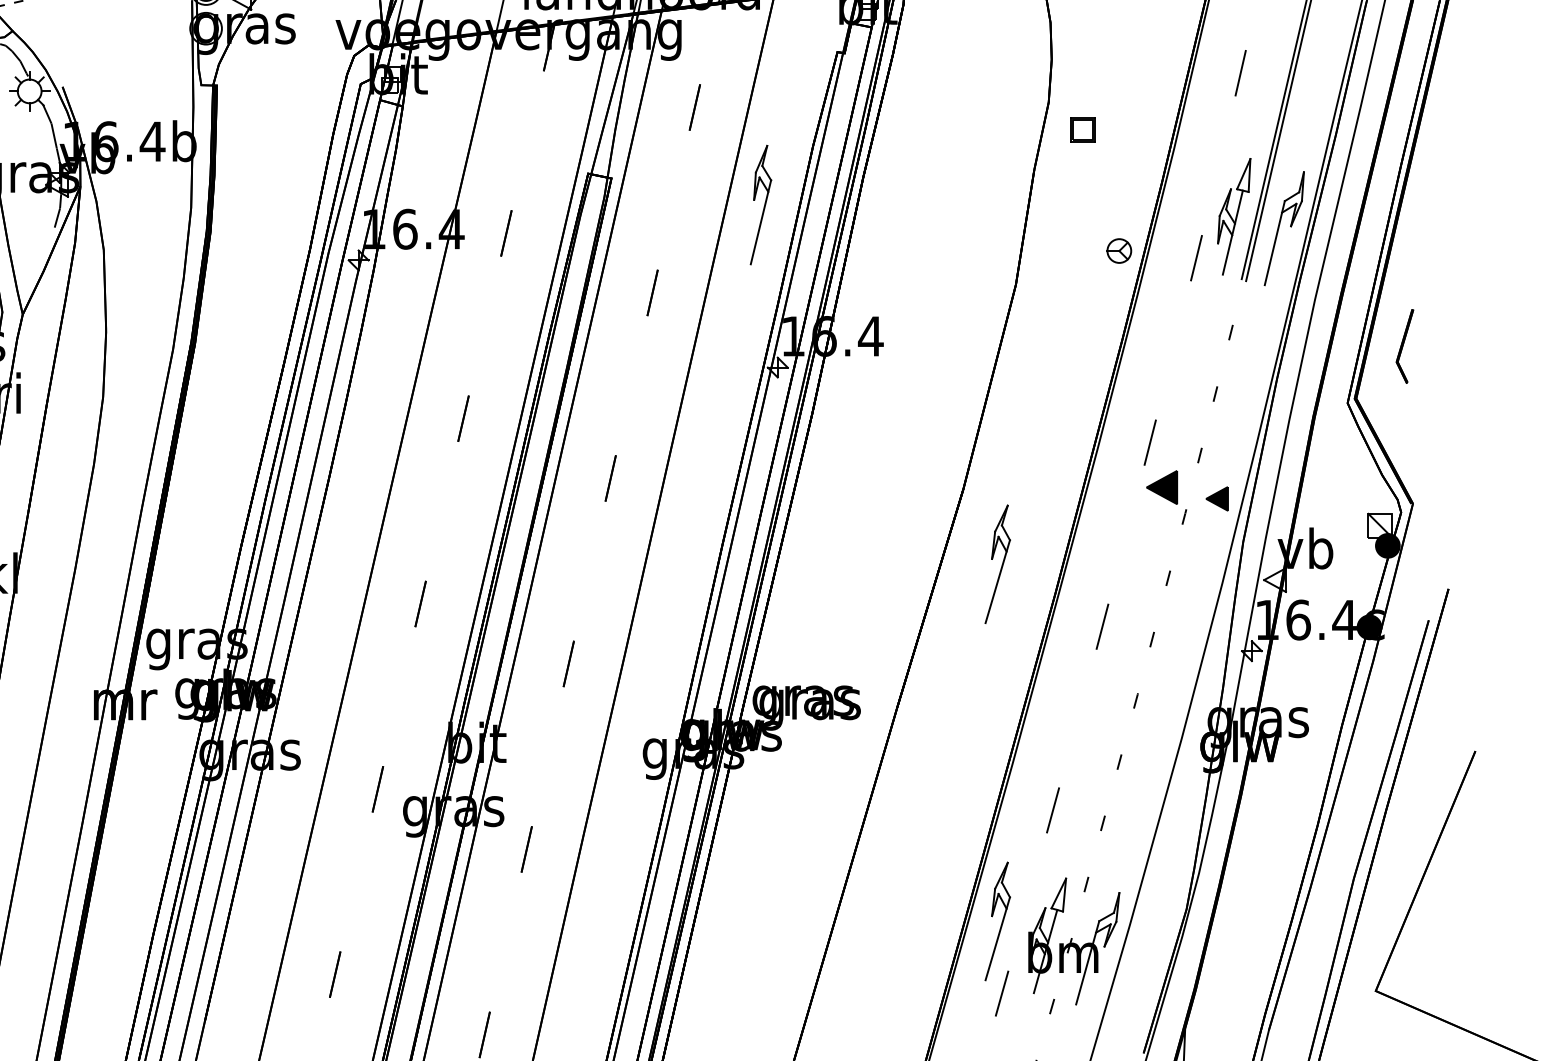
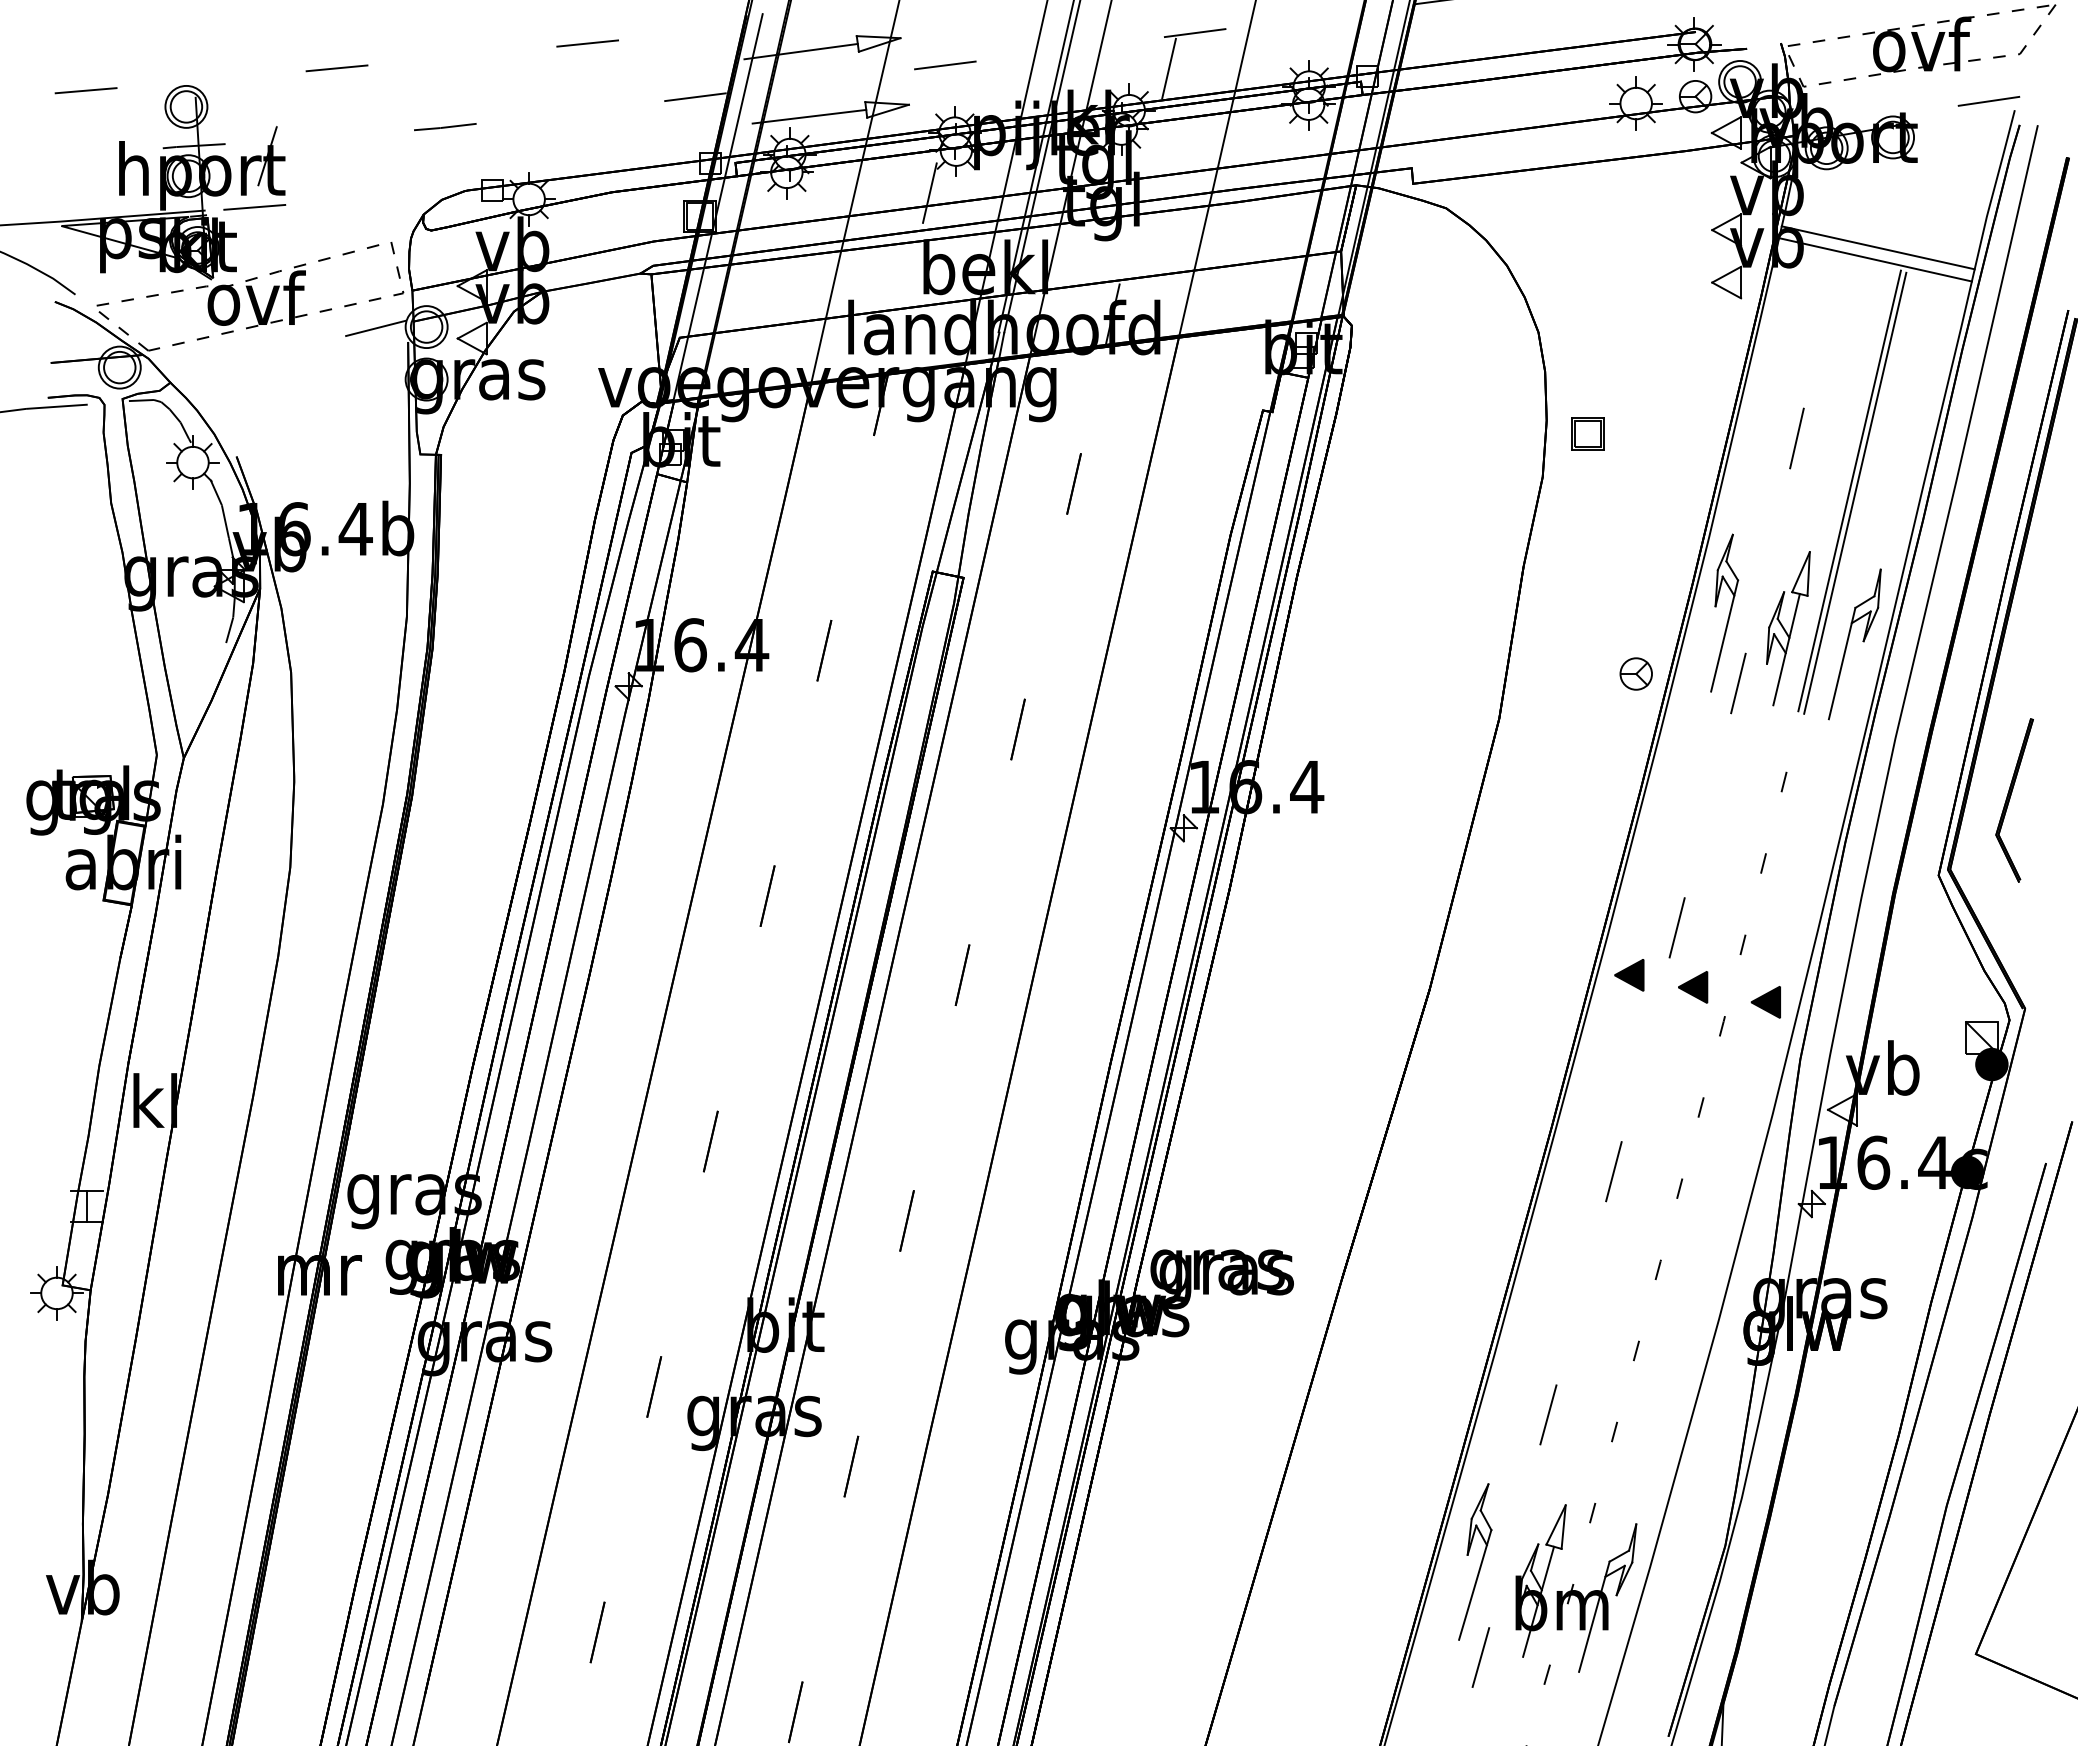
part: (1082, 129) -> (1587, 433), moved
part: (760, 204) -> (1724, 612), moved
part: (1404, 346) -> (2014, 800), size x1.67
part: (1114, 478) -> (1629, 975), added
part: (1162, 487) -> (1693, 987), size x0.71
part: (997, 563) -> (1475, 1088), removed

